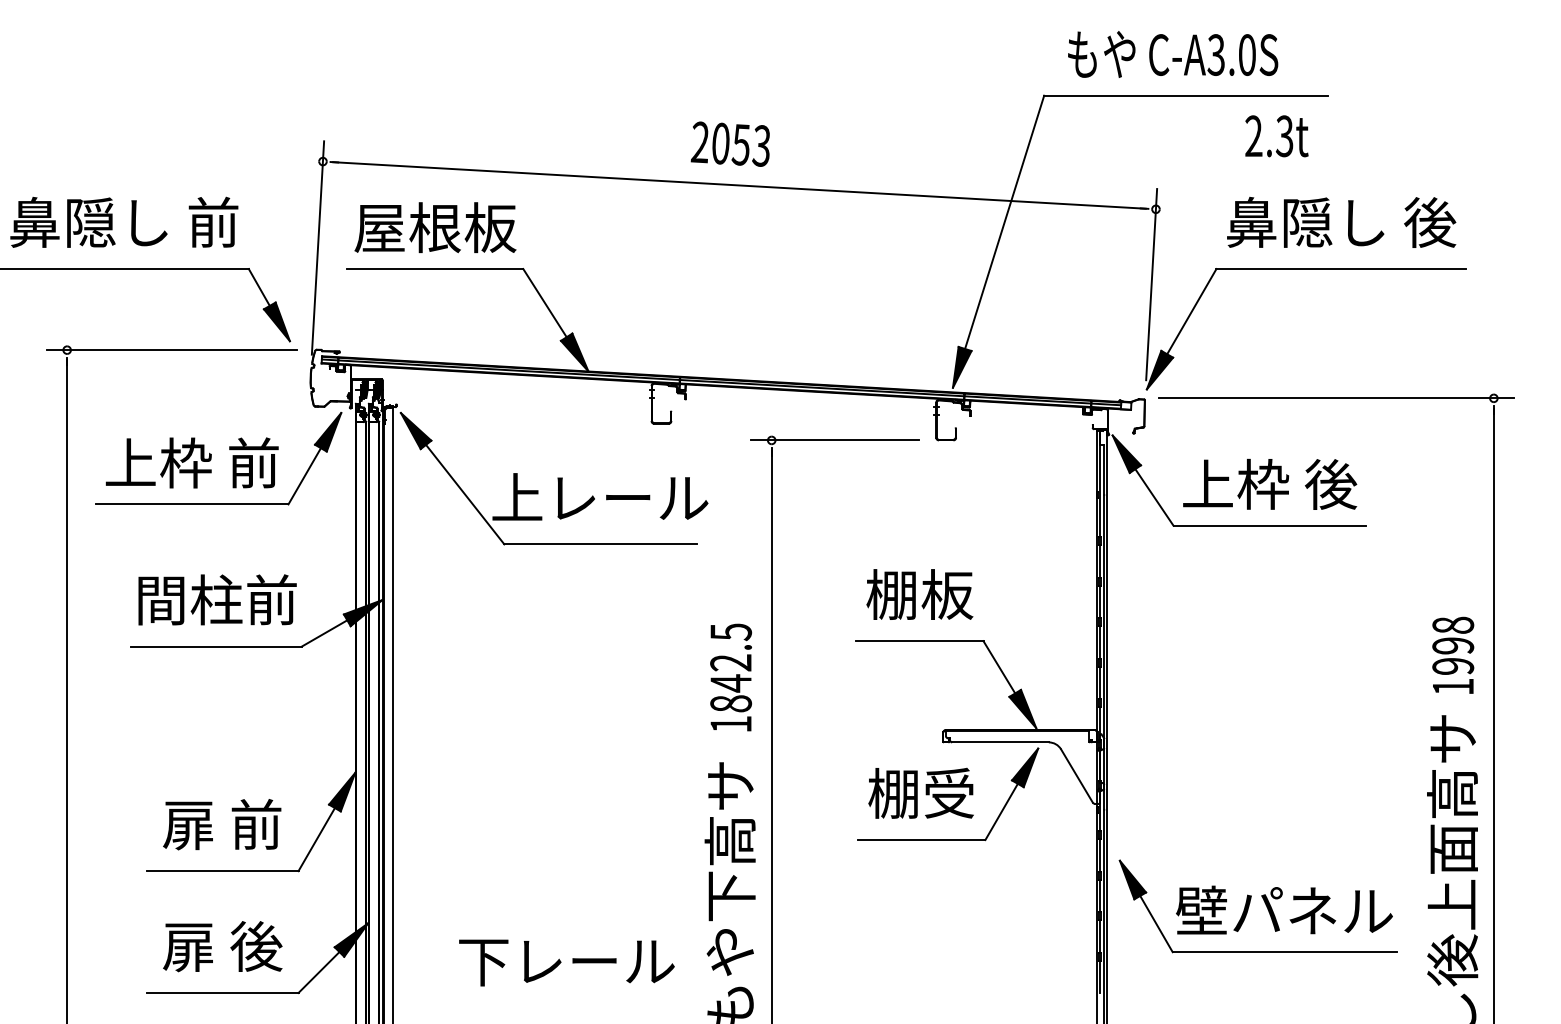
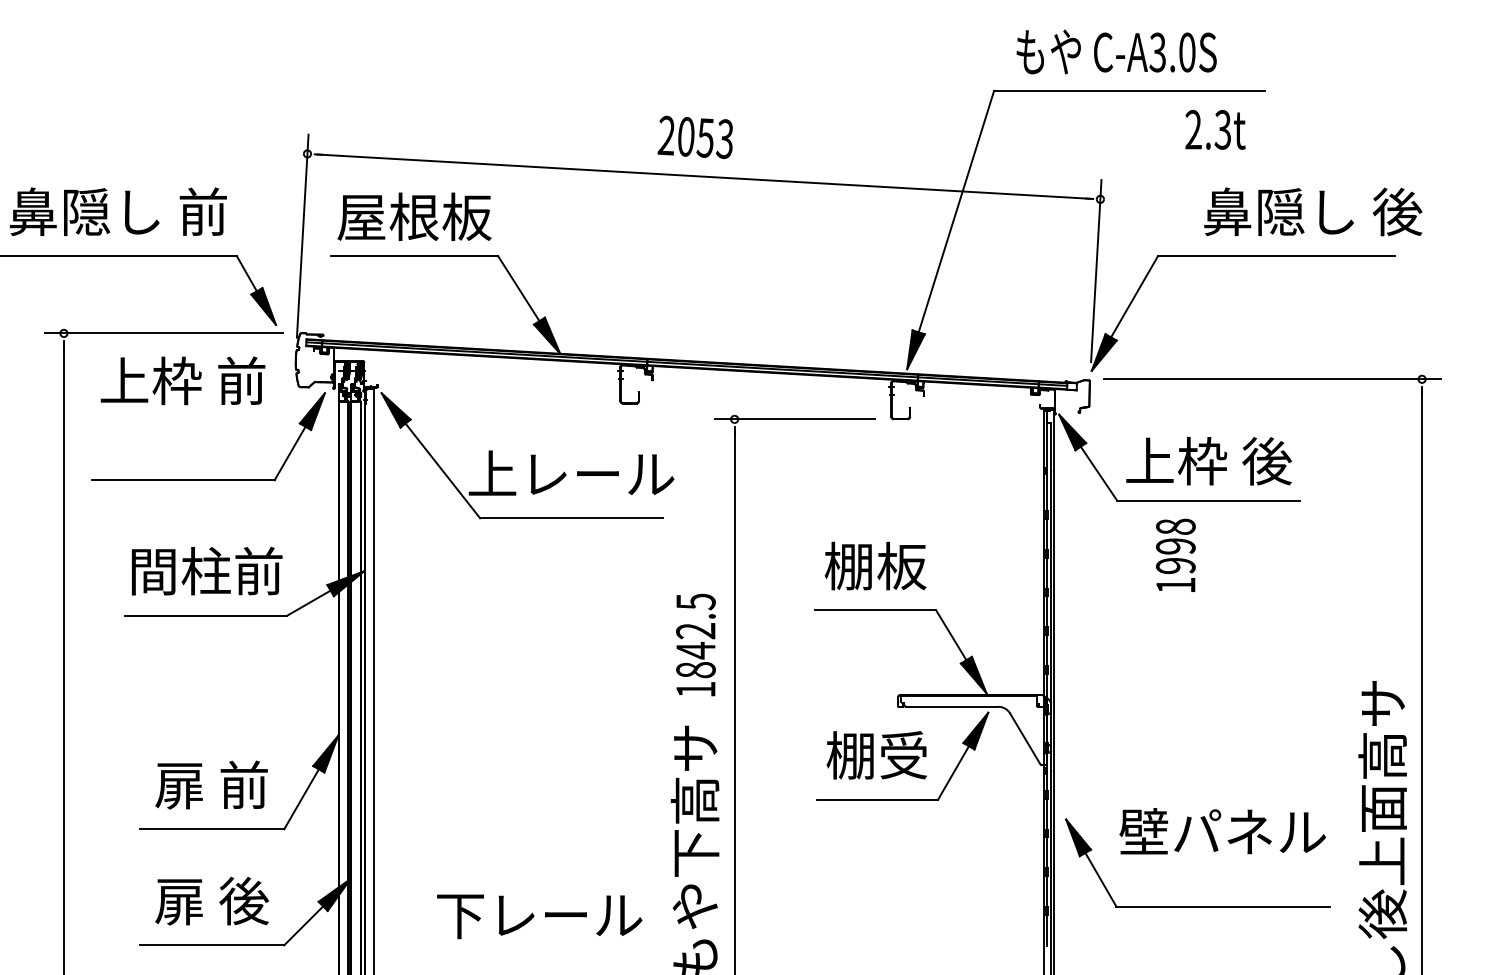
text: (1341, 222) -> (1313, 211), moved
text: (191, 462) -> (182, 380), moved
text: (1453, 654) -> (1176, 554), moved
text: (1284, 909) -> (1222, 830), moved

